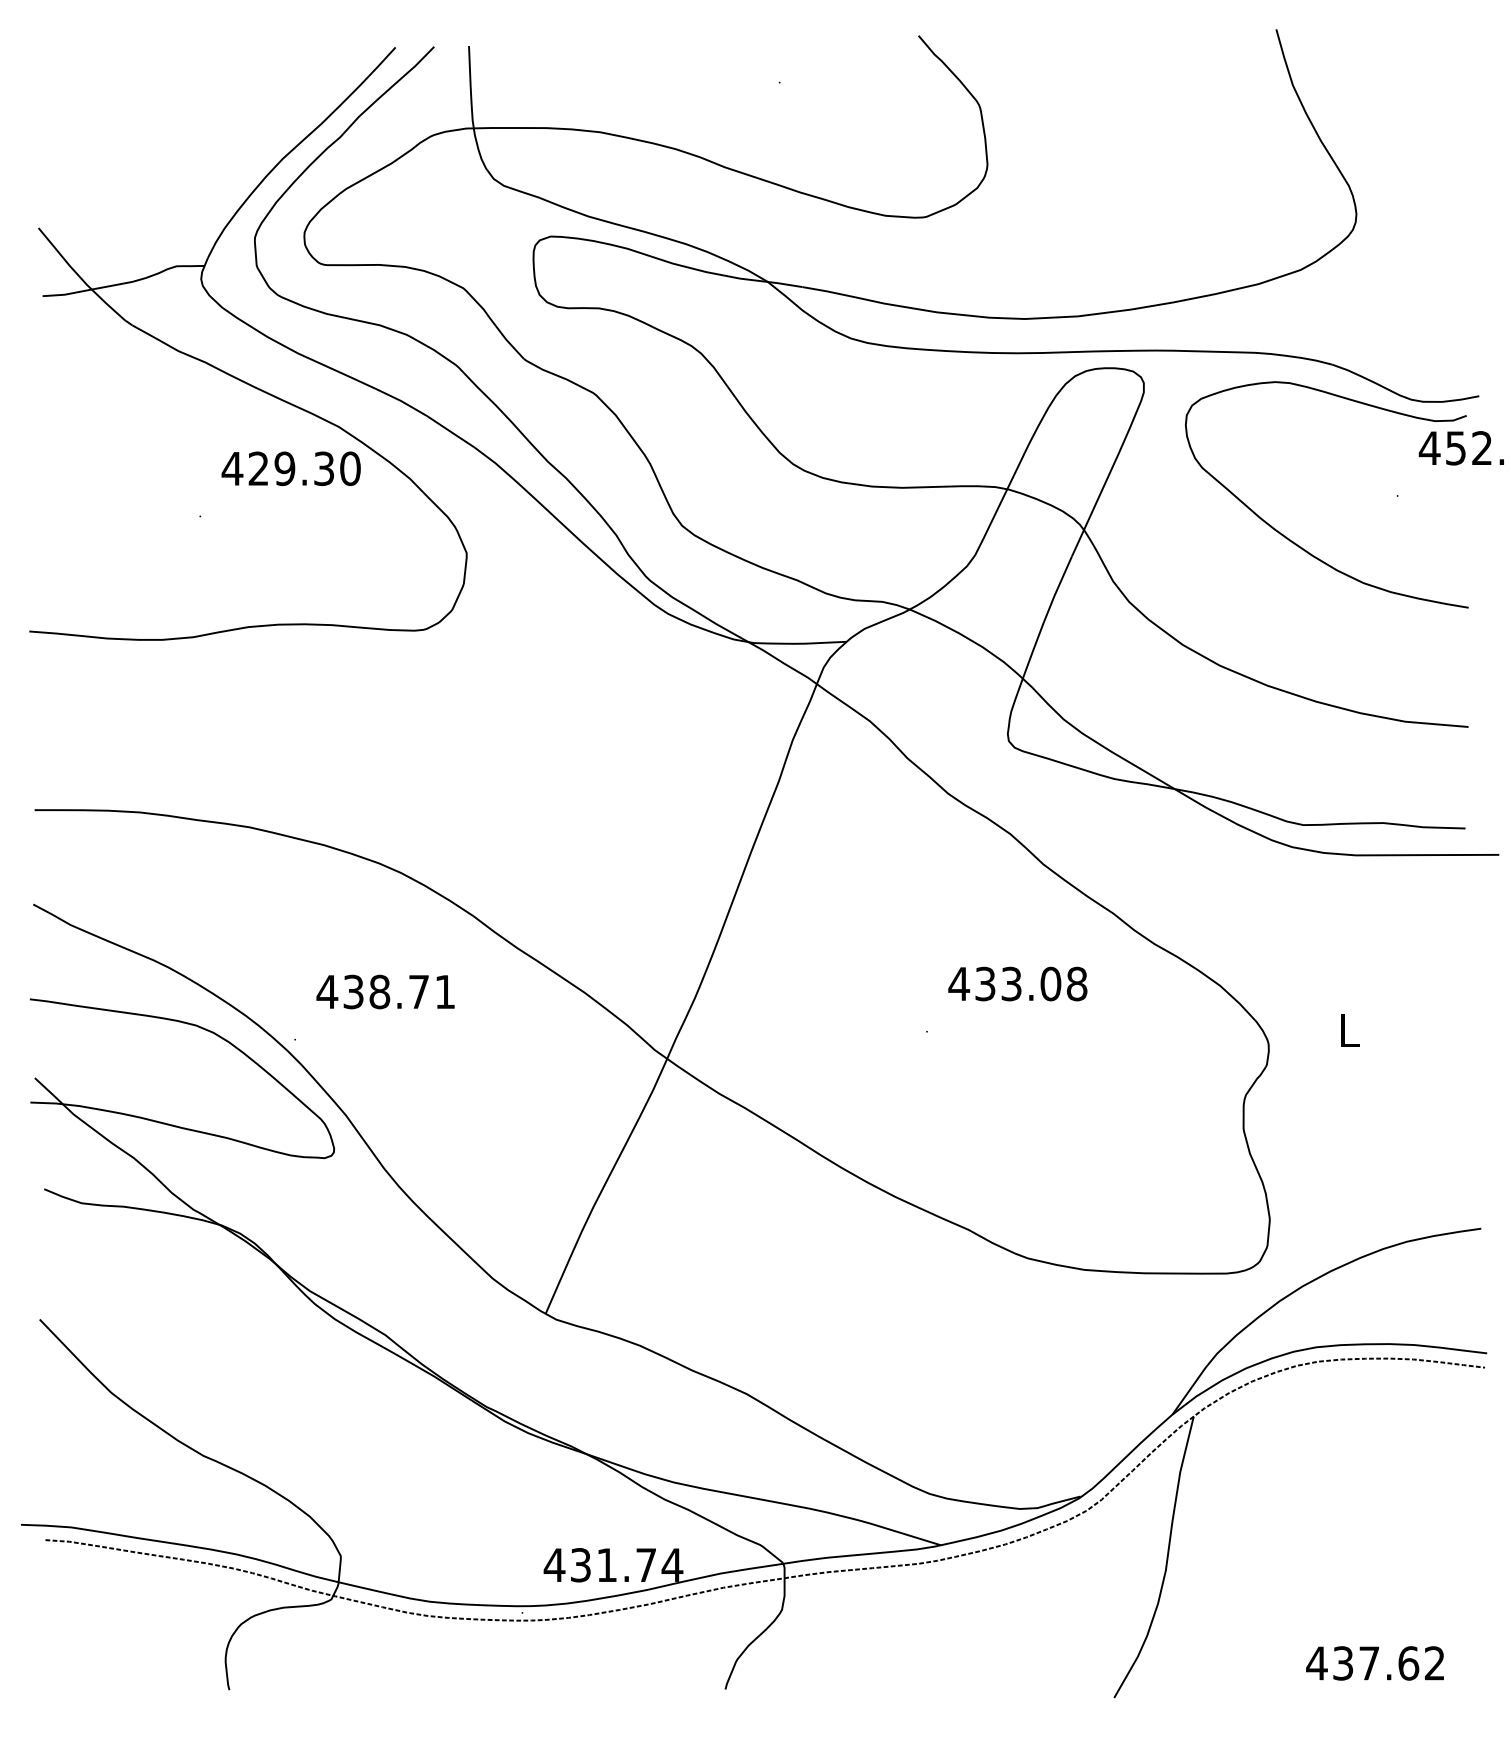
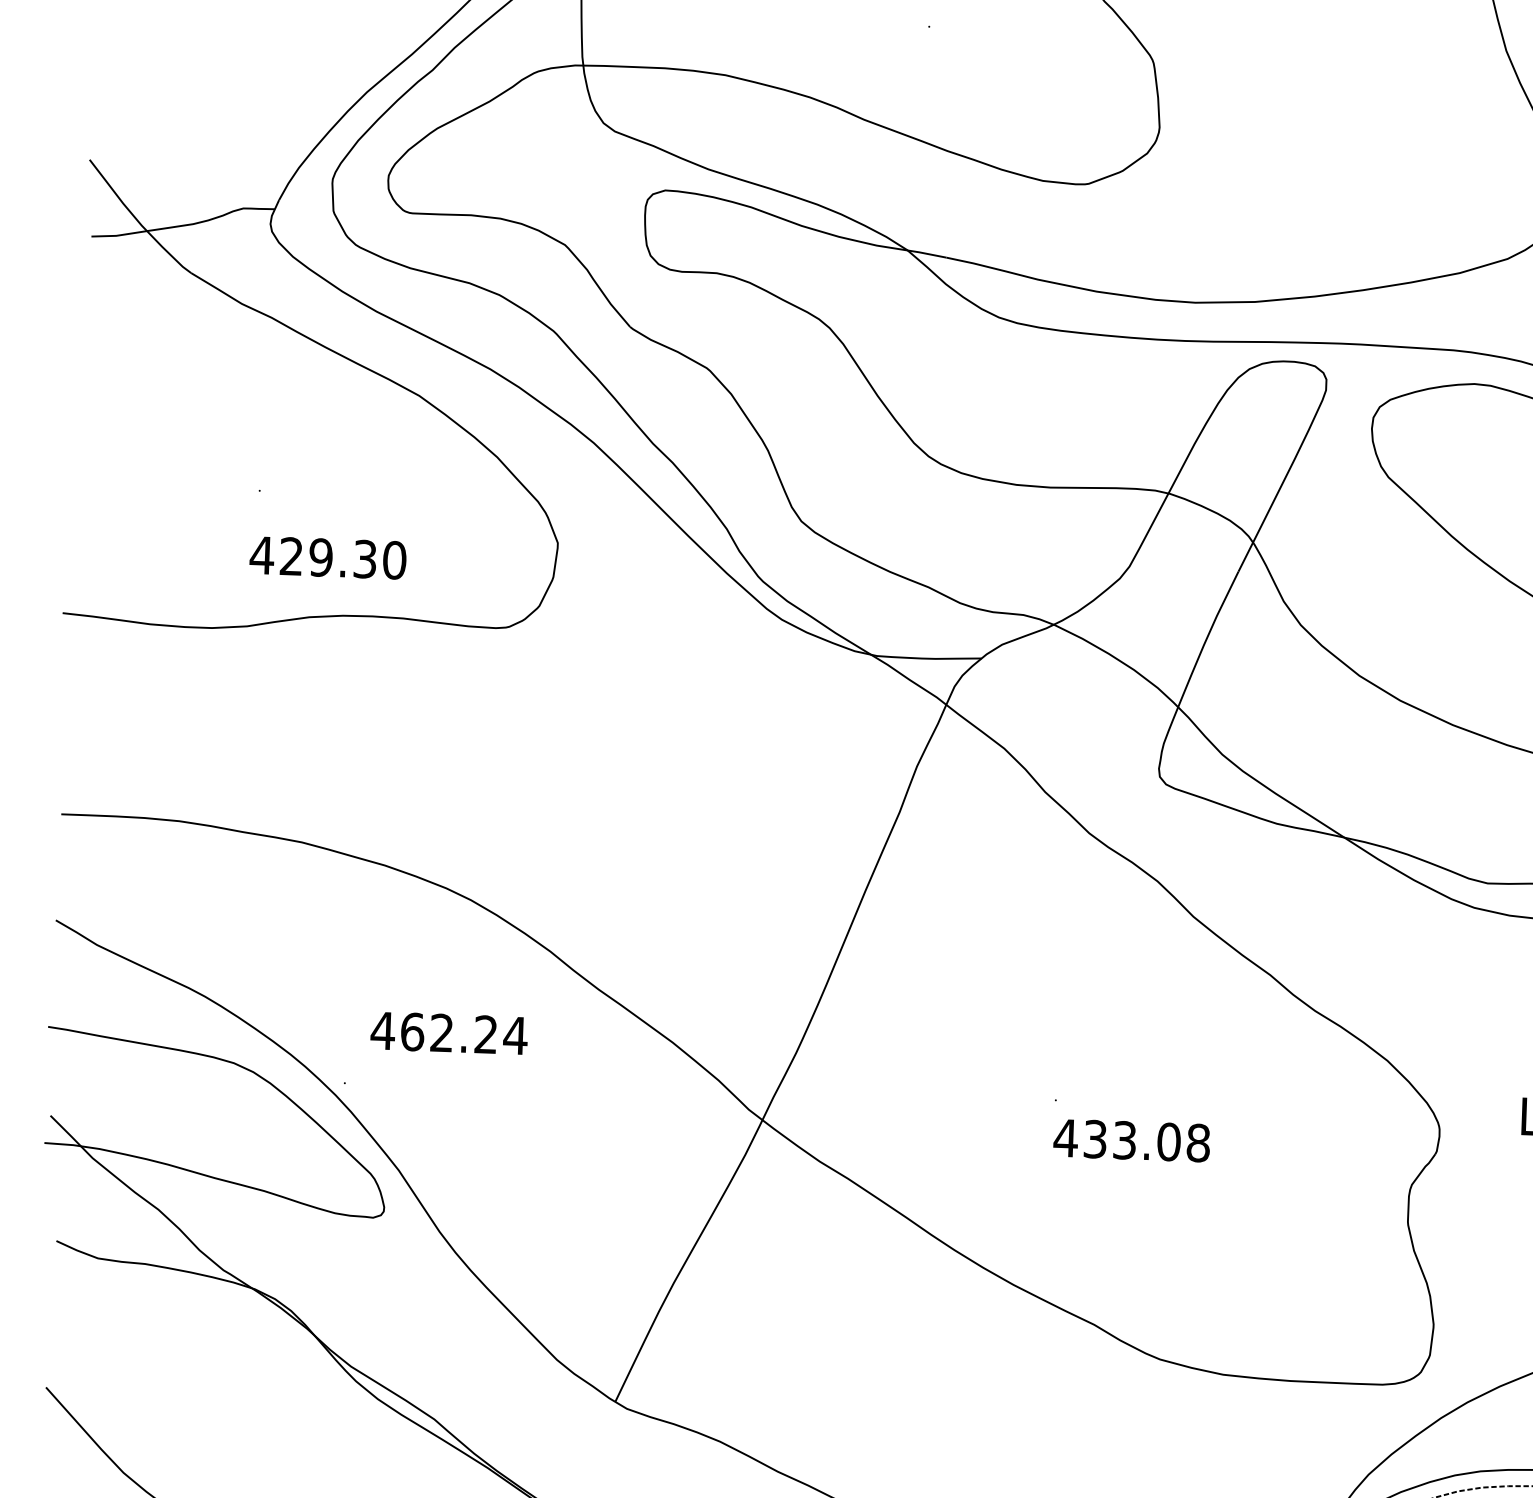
text: (290, 468) -> (327, 557), moved
text: (1017, 983) -> (1131, 1140), moved
text: (399, 991) -> (464, 1033), 438.71 -> 462.24

